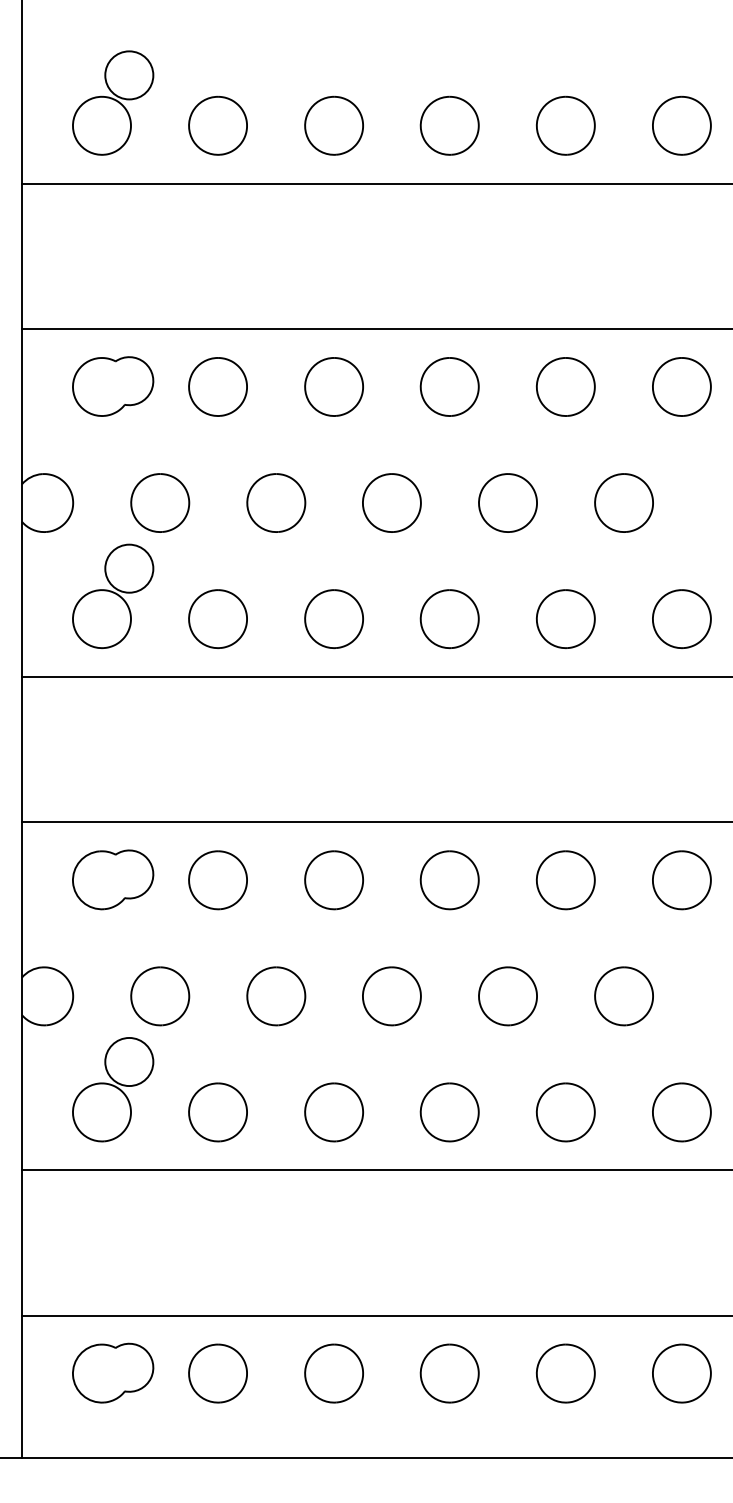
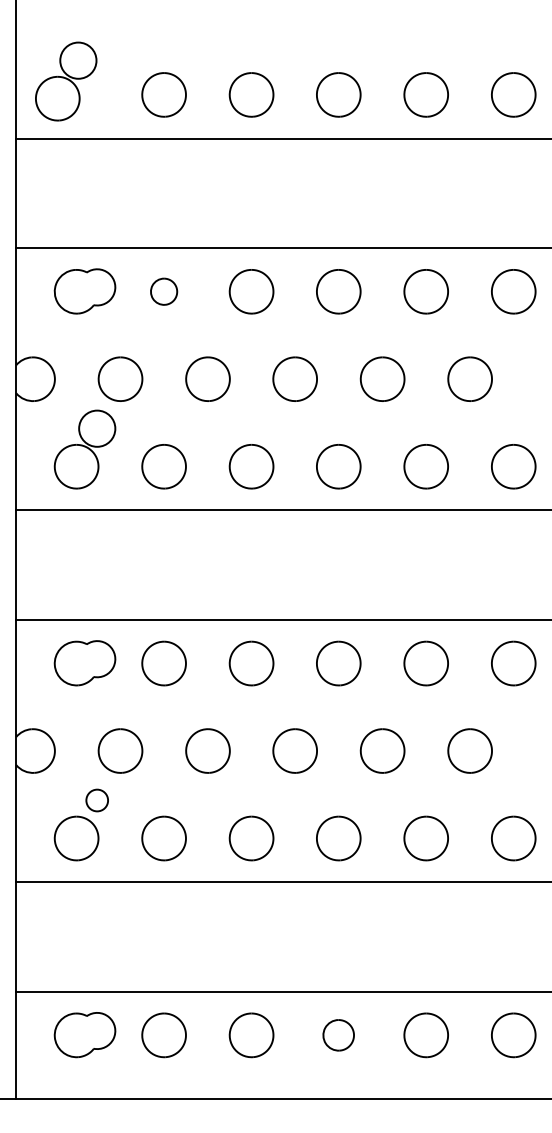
part: (113, 102) -> (66, 81), moved
part: (217, 386) -> (163, 291), size x0.6
circle: (129, 1061) -> (97, 800), size x0.6
part: (449, 1373) -> (338, 1035), size x0.7

